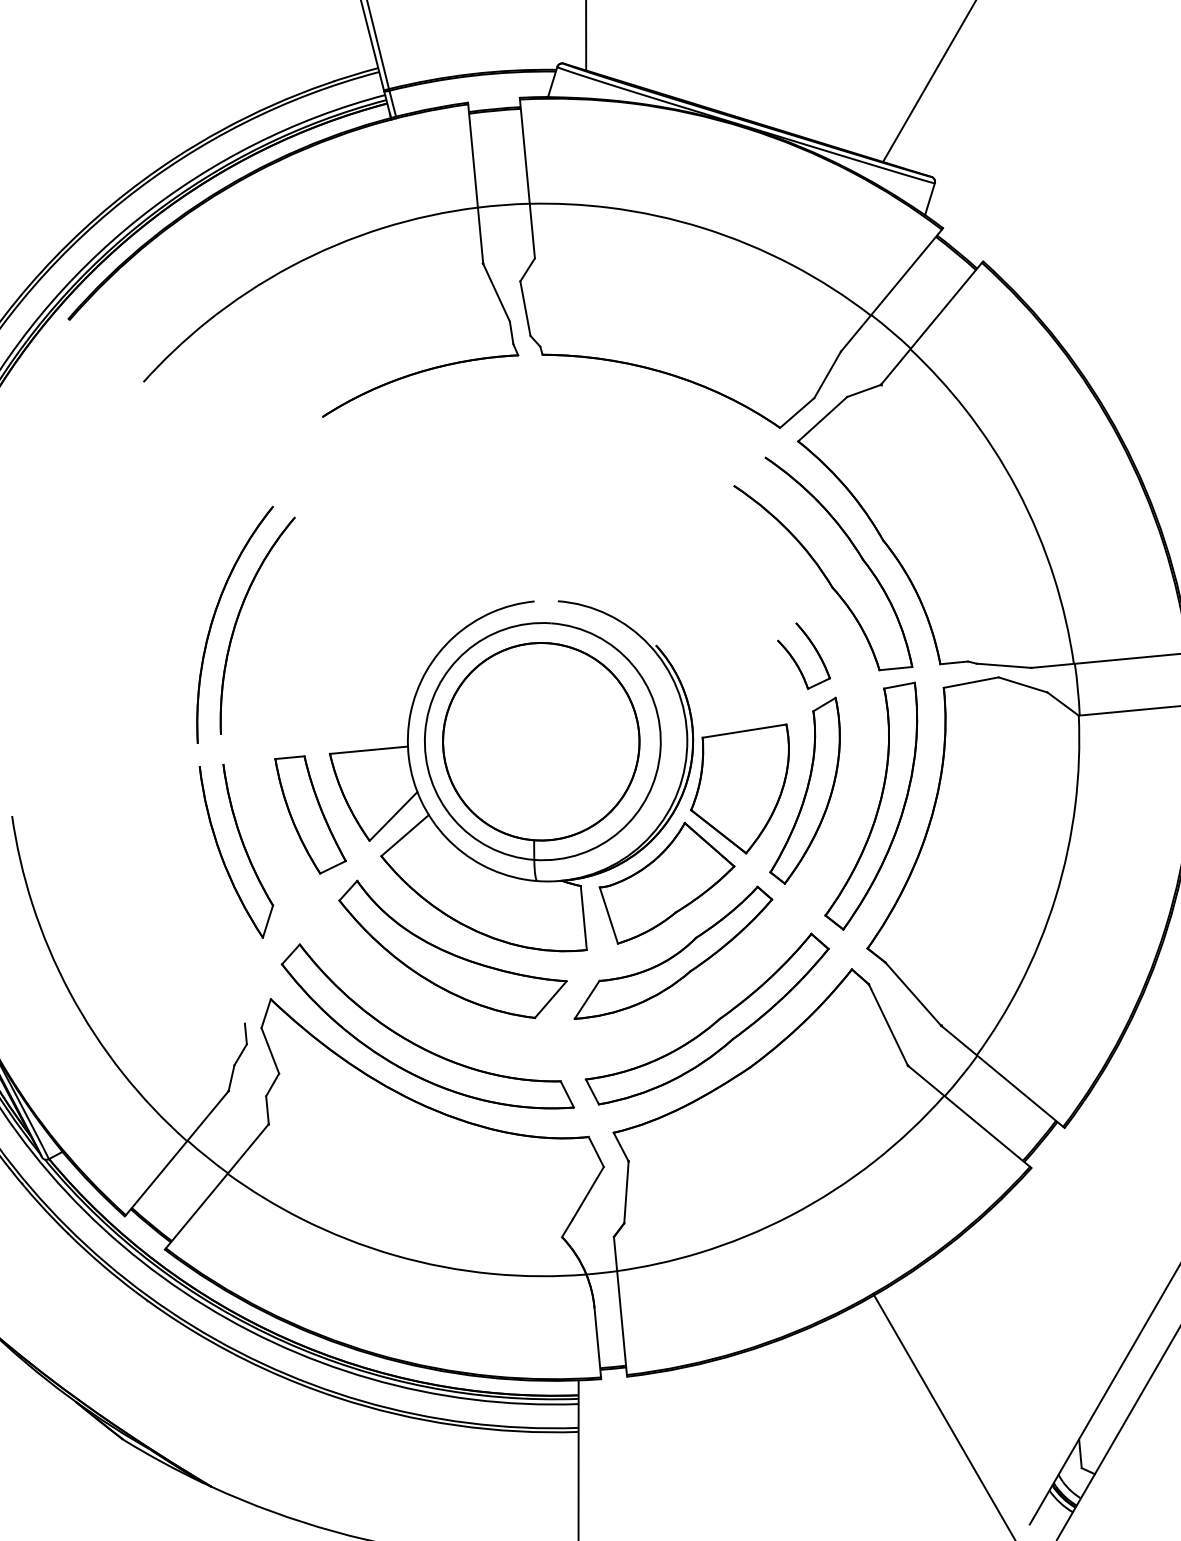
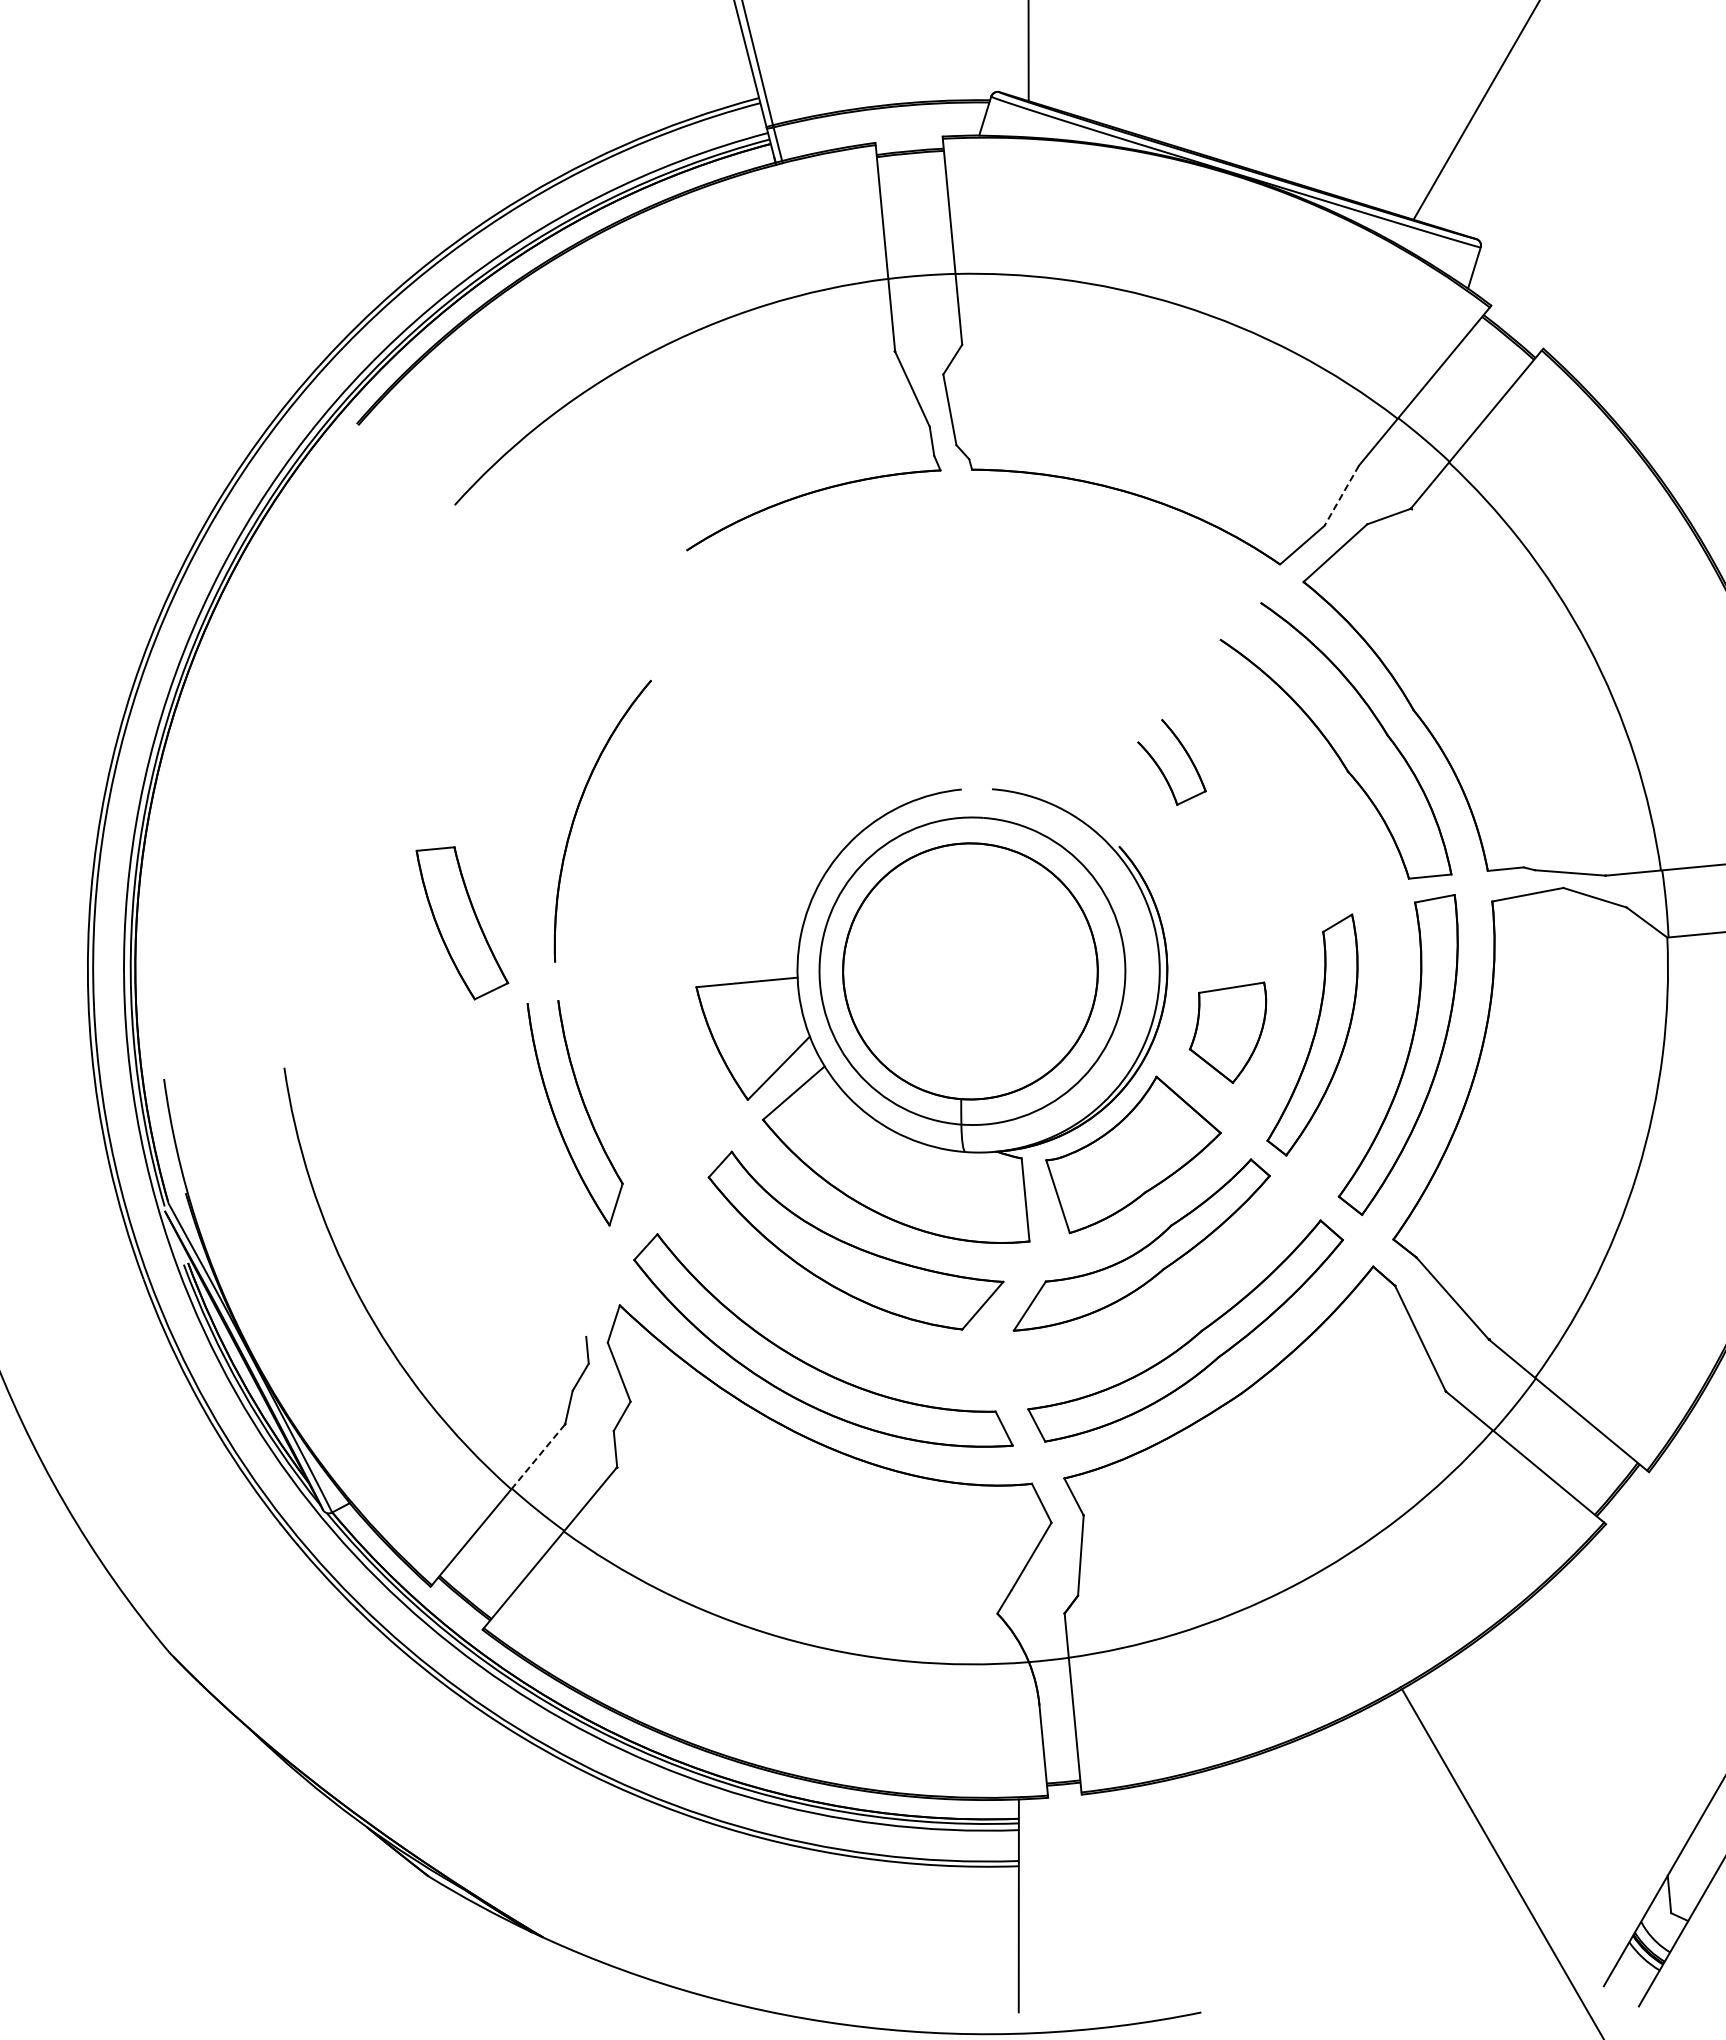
line: (827, 374) -> (1341, 495), solid -> dashed
part: (214, 618) -> (546, 811), removed
part: (796, 662) -> (1162, 770), moved
part: (739, 788) -> (1227, 1032), size x0.6
part: (310, 815) -> (462, 923), moved
line: (208, 1115) -> (538, 1456), solid -> dashed

